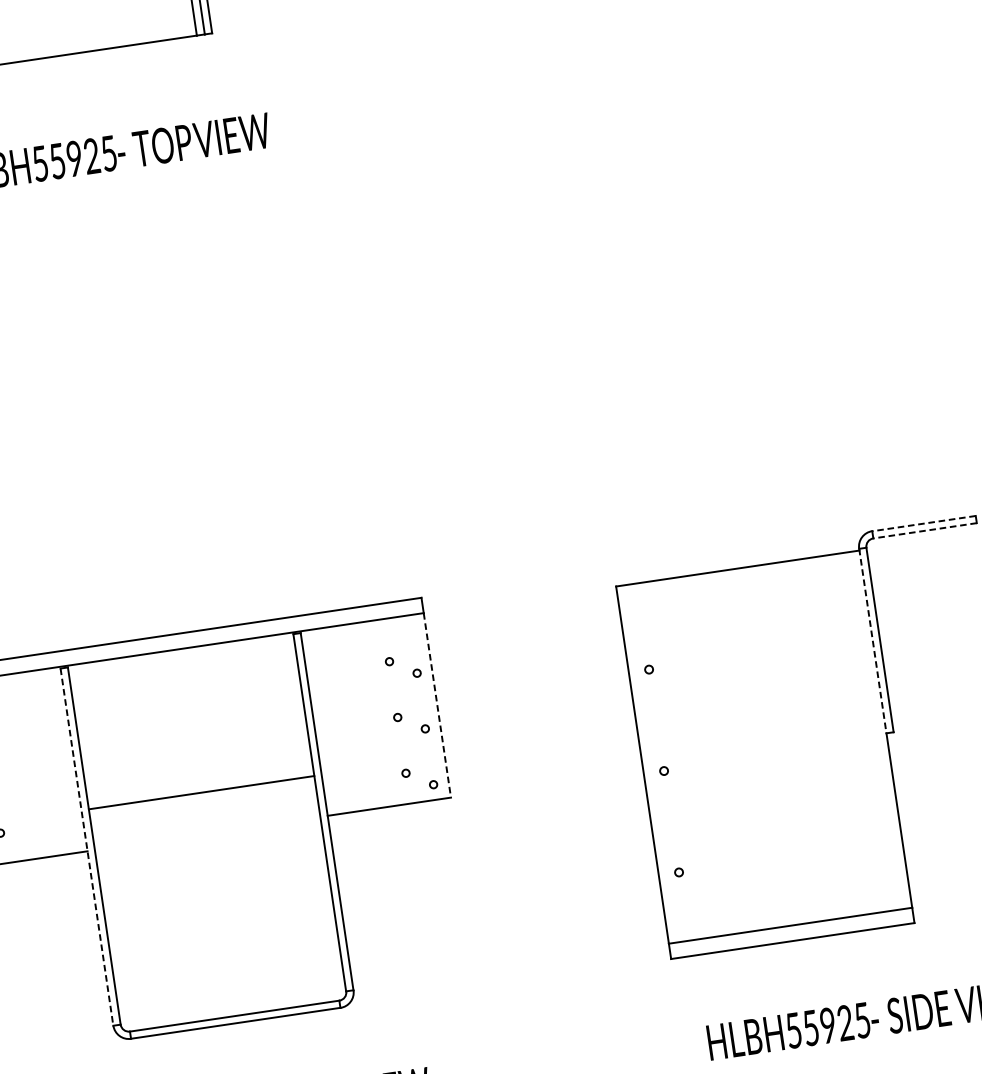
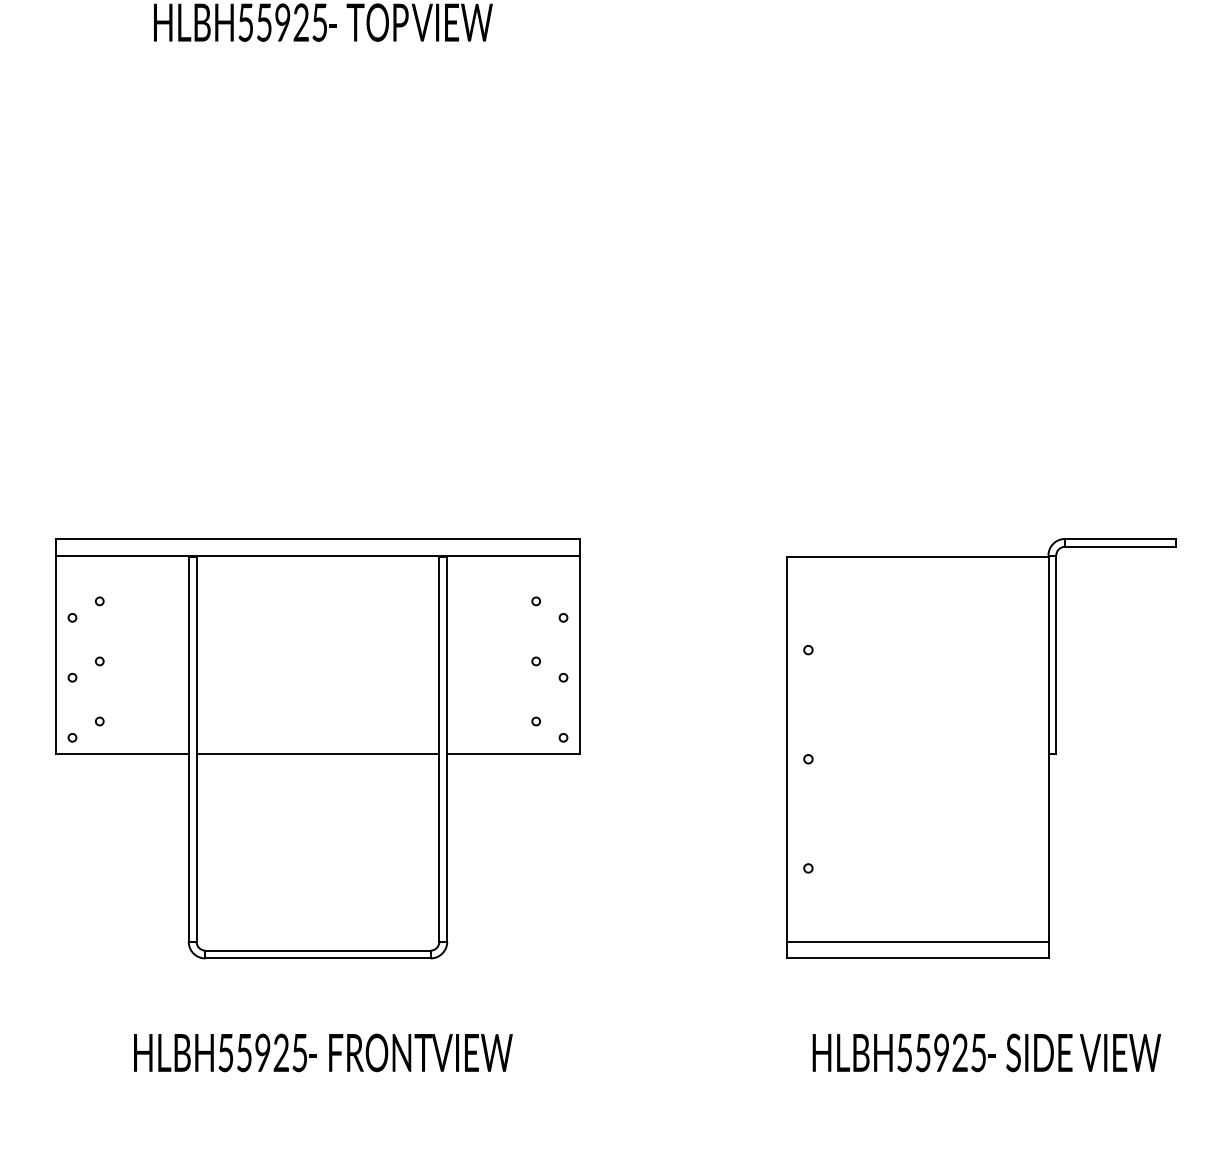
line: (923, 524) -> (1120, 539), dashed -> solid
line: (924, 530) -> (1120, 546), dashed -> solid
line: (872, 641) -> (1048, 655), dashed -> solid
line: (437, 706) -> (579, 655), dashed -> solid
line: (201, 793) -> (317, 754), moved
line: (86, 847) -> (188, 750), dashed -> solid

